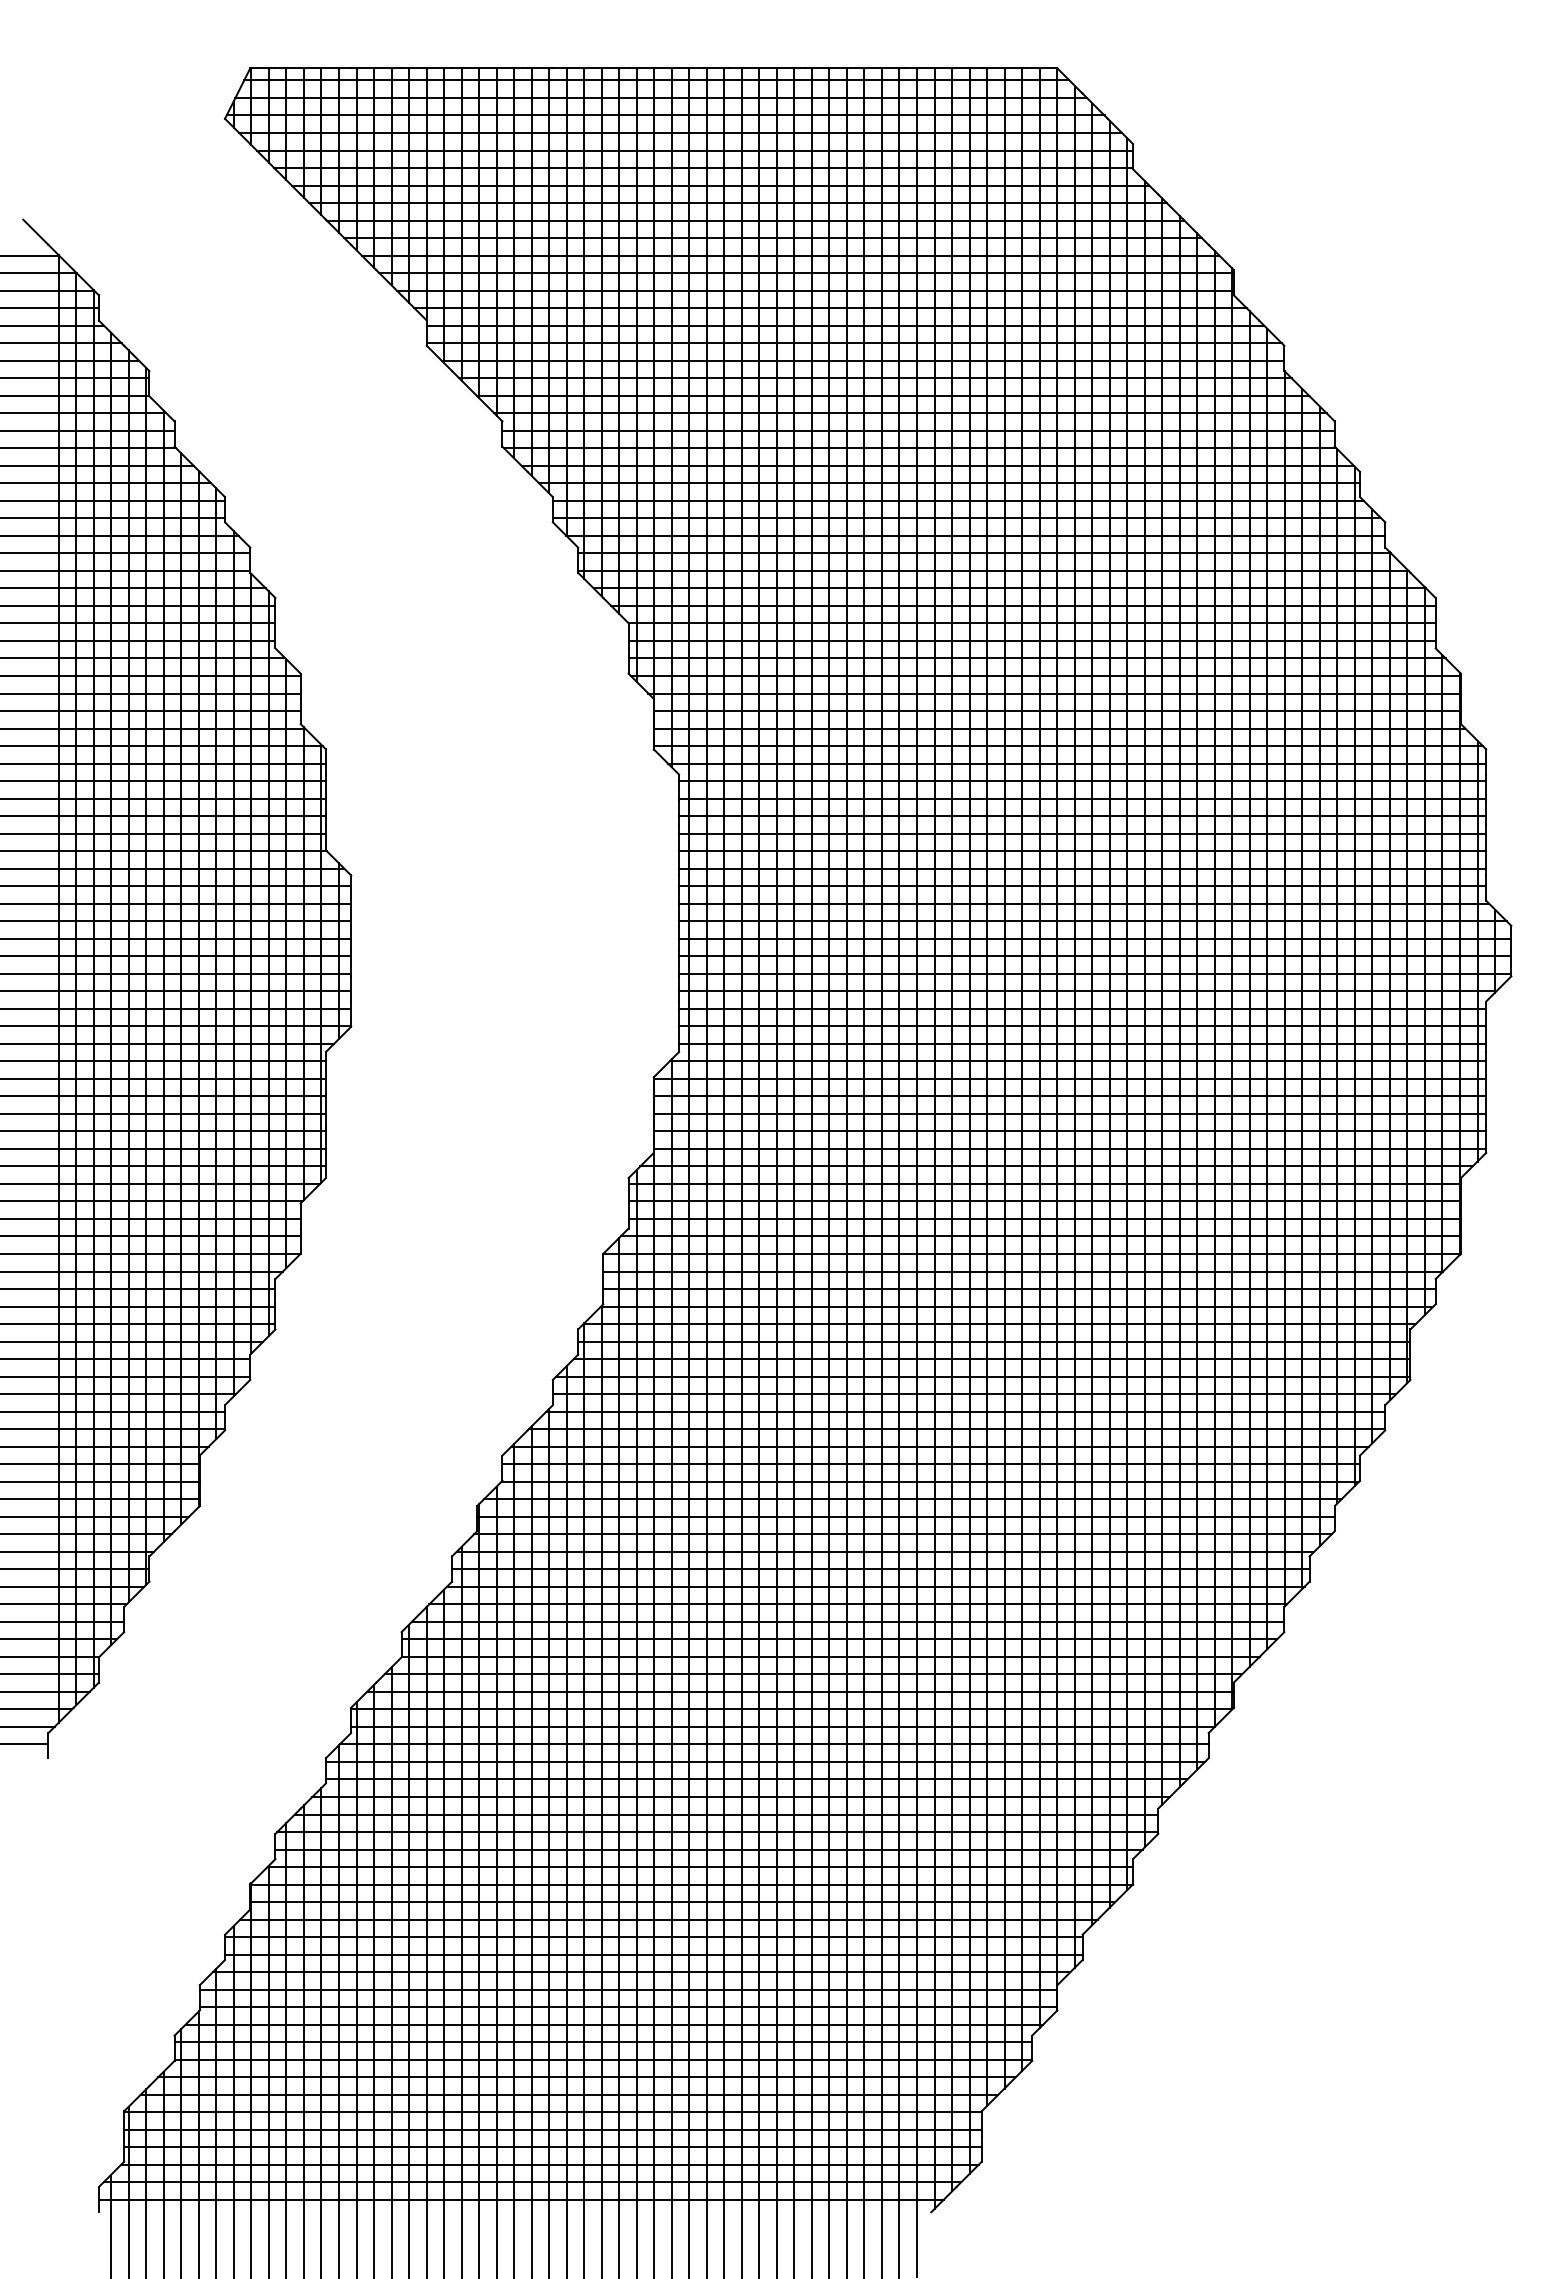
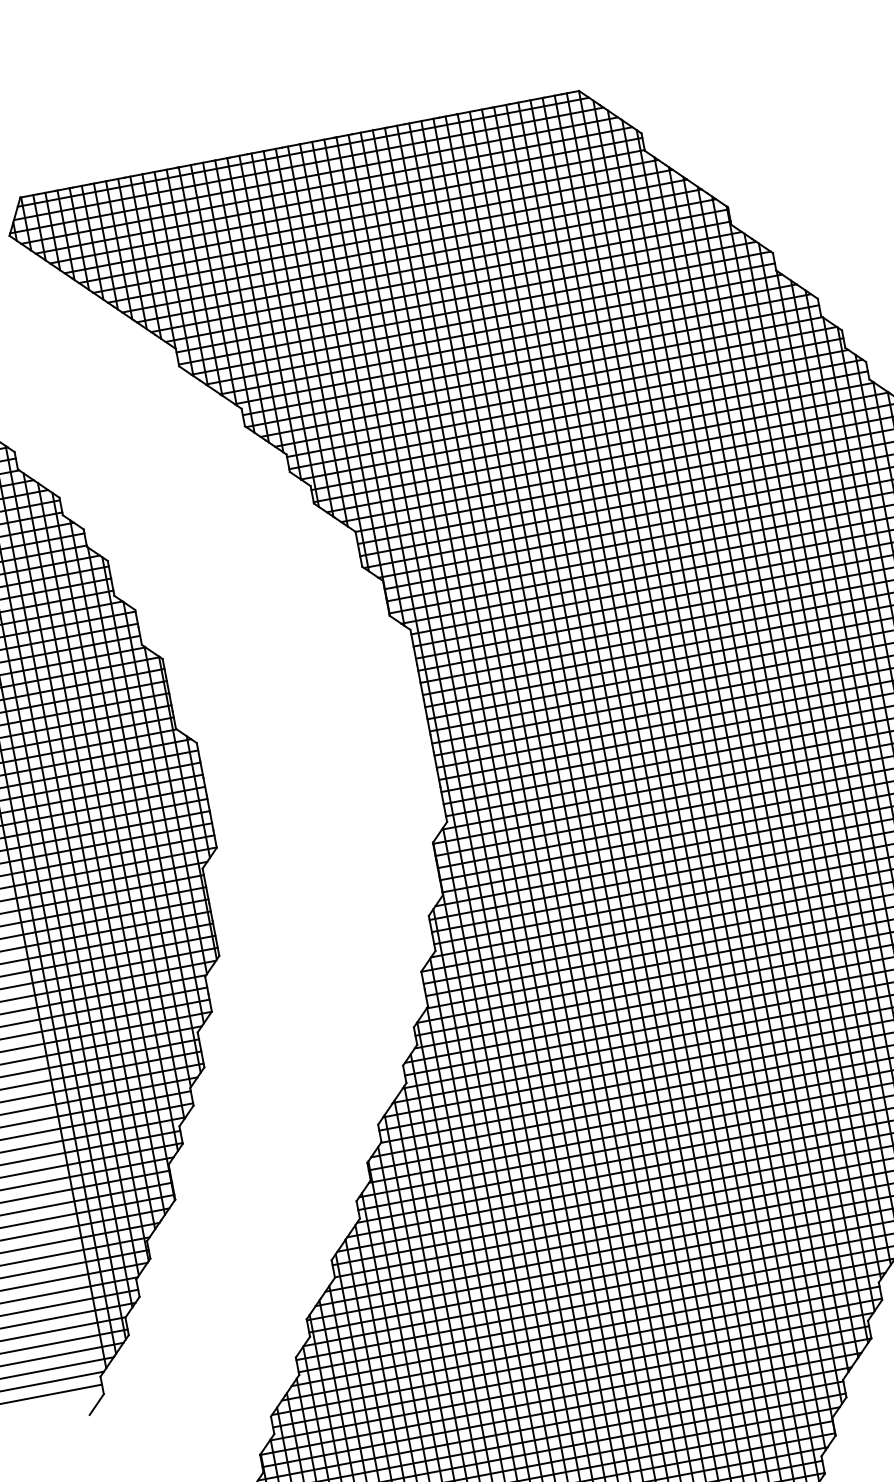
line: (35, 1770) -> (96, 1404), added

